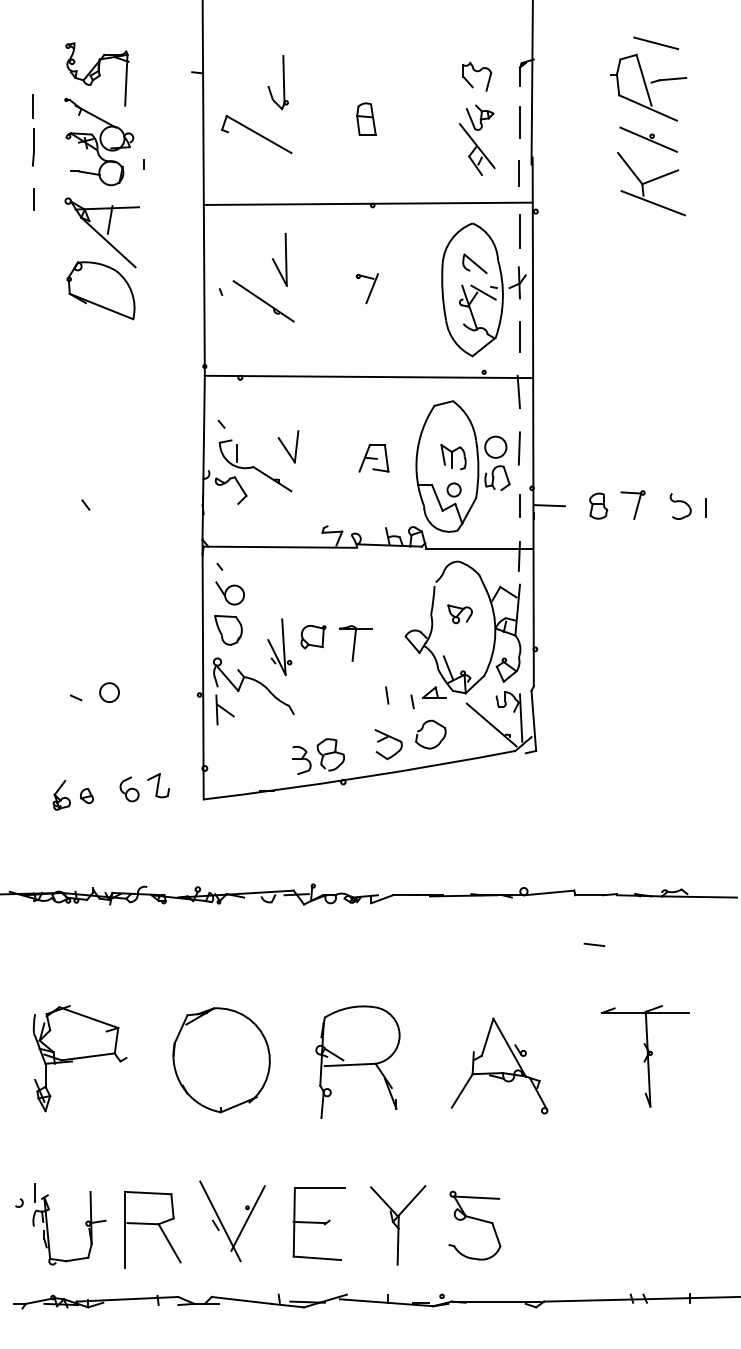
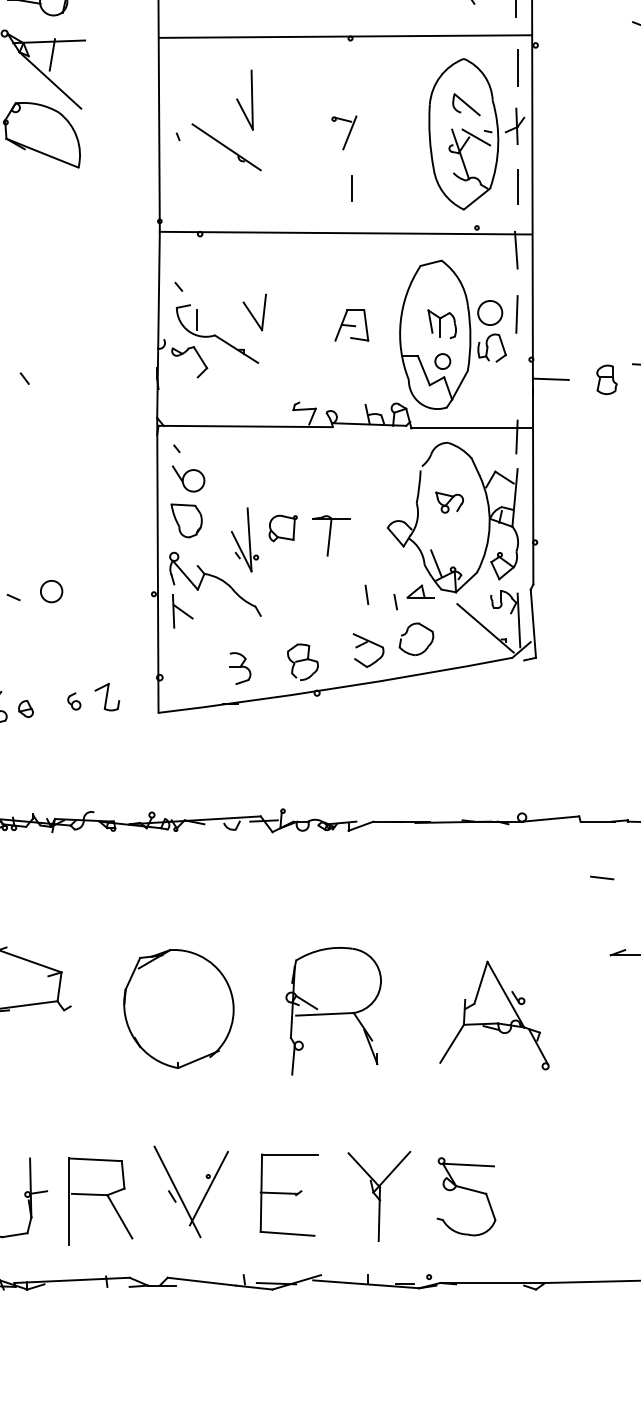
line: (519, 505) -> (351, 188), moved
part: (301, 760) -> (240, 668), moved
part: (129, 789) -> (74, 701), size x0.6

